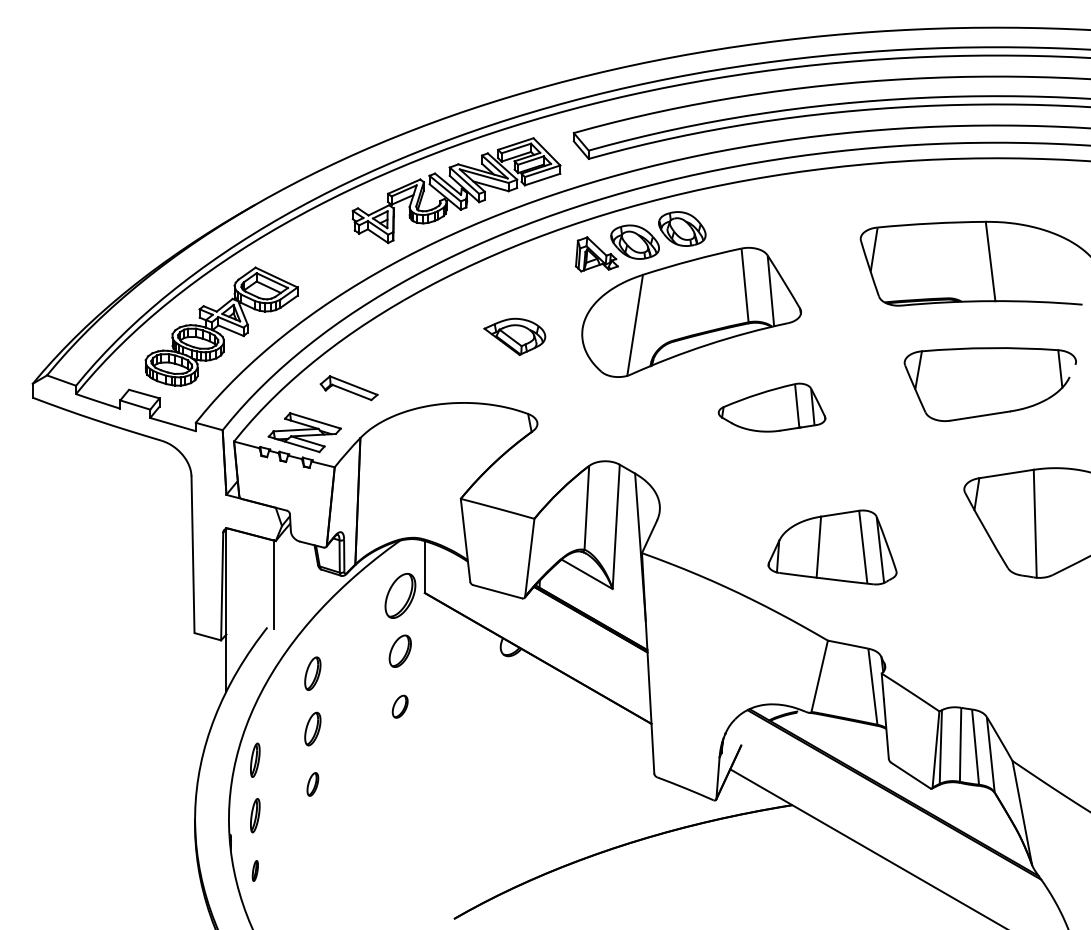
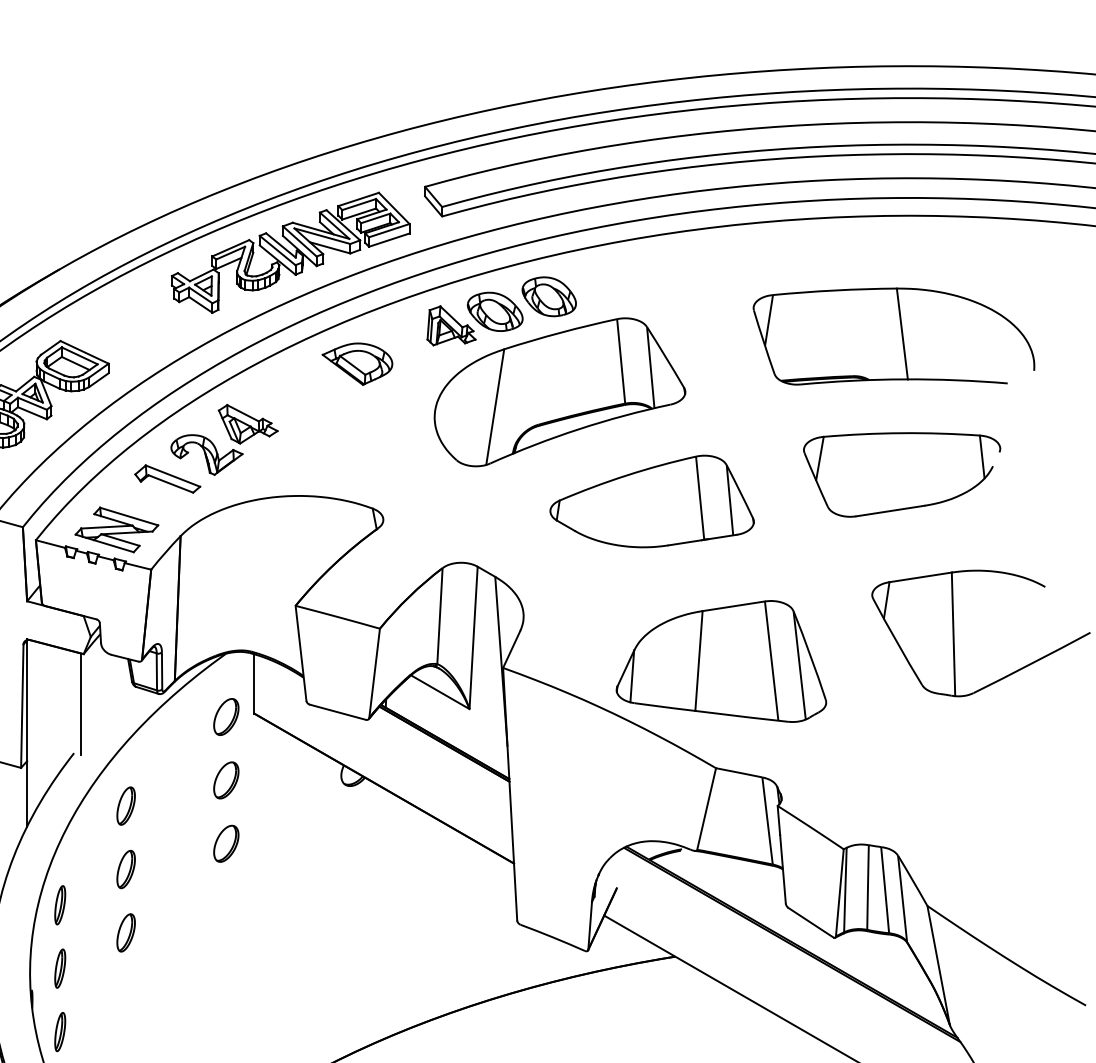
part: (514, 336) -> (357, 363), moved
part: (398, 353) -> (224, 439), added
part: (771, 407) -> (651, 501), size x1.67
part: (832, 547) -> (721, 661), size x1.43
part: (399, 595) -> (225, 716), size x0.71
part: (399, 706) -> (225, 843), size x1.43
part: (312, 784) -> (125, 932), size x1.43
part: (255, 870) -> (60, 1031), size x1.67

